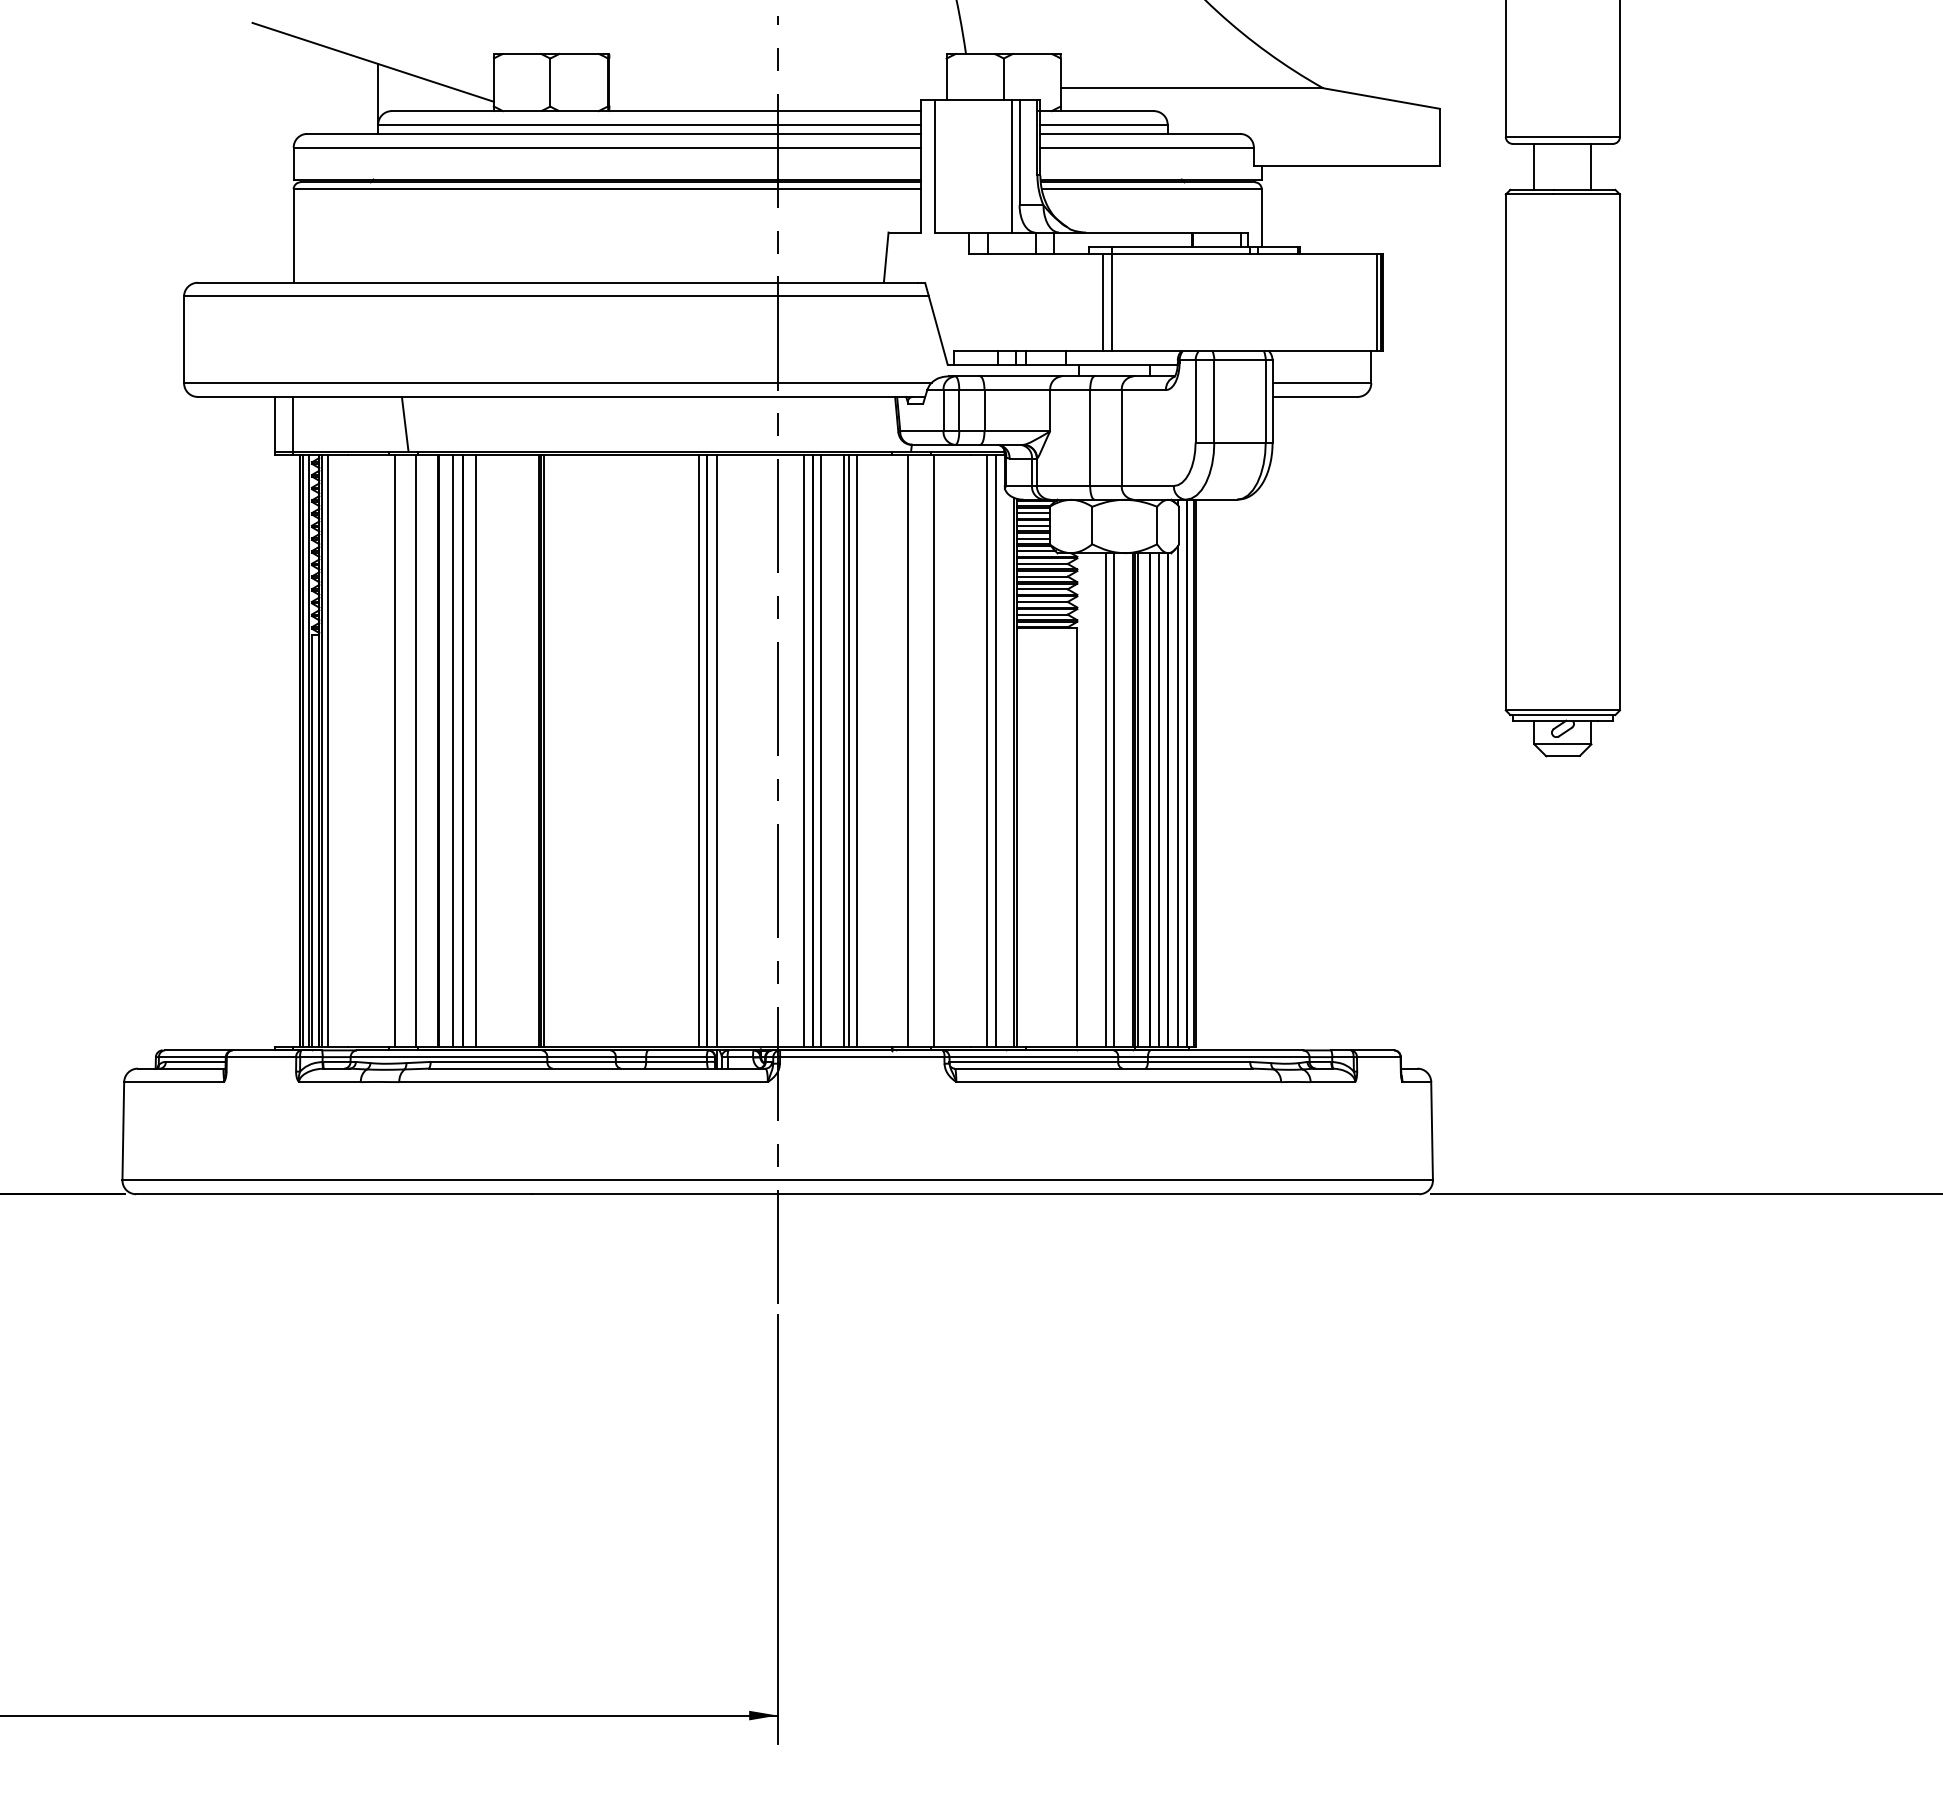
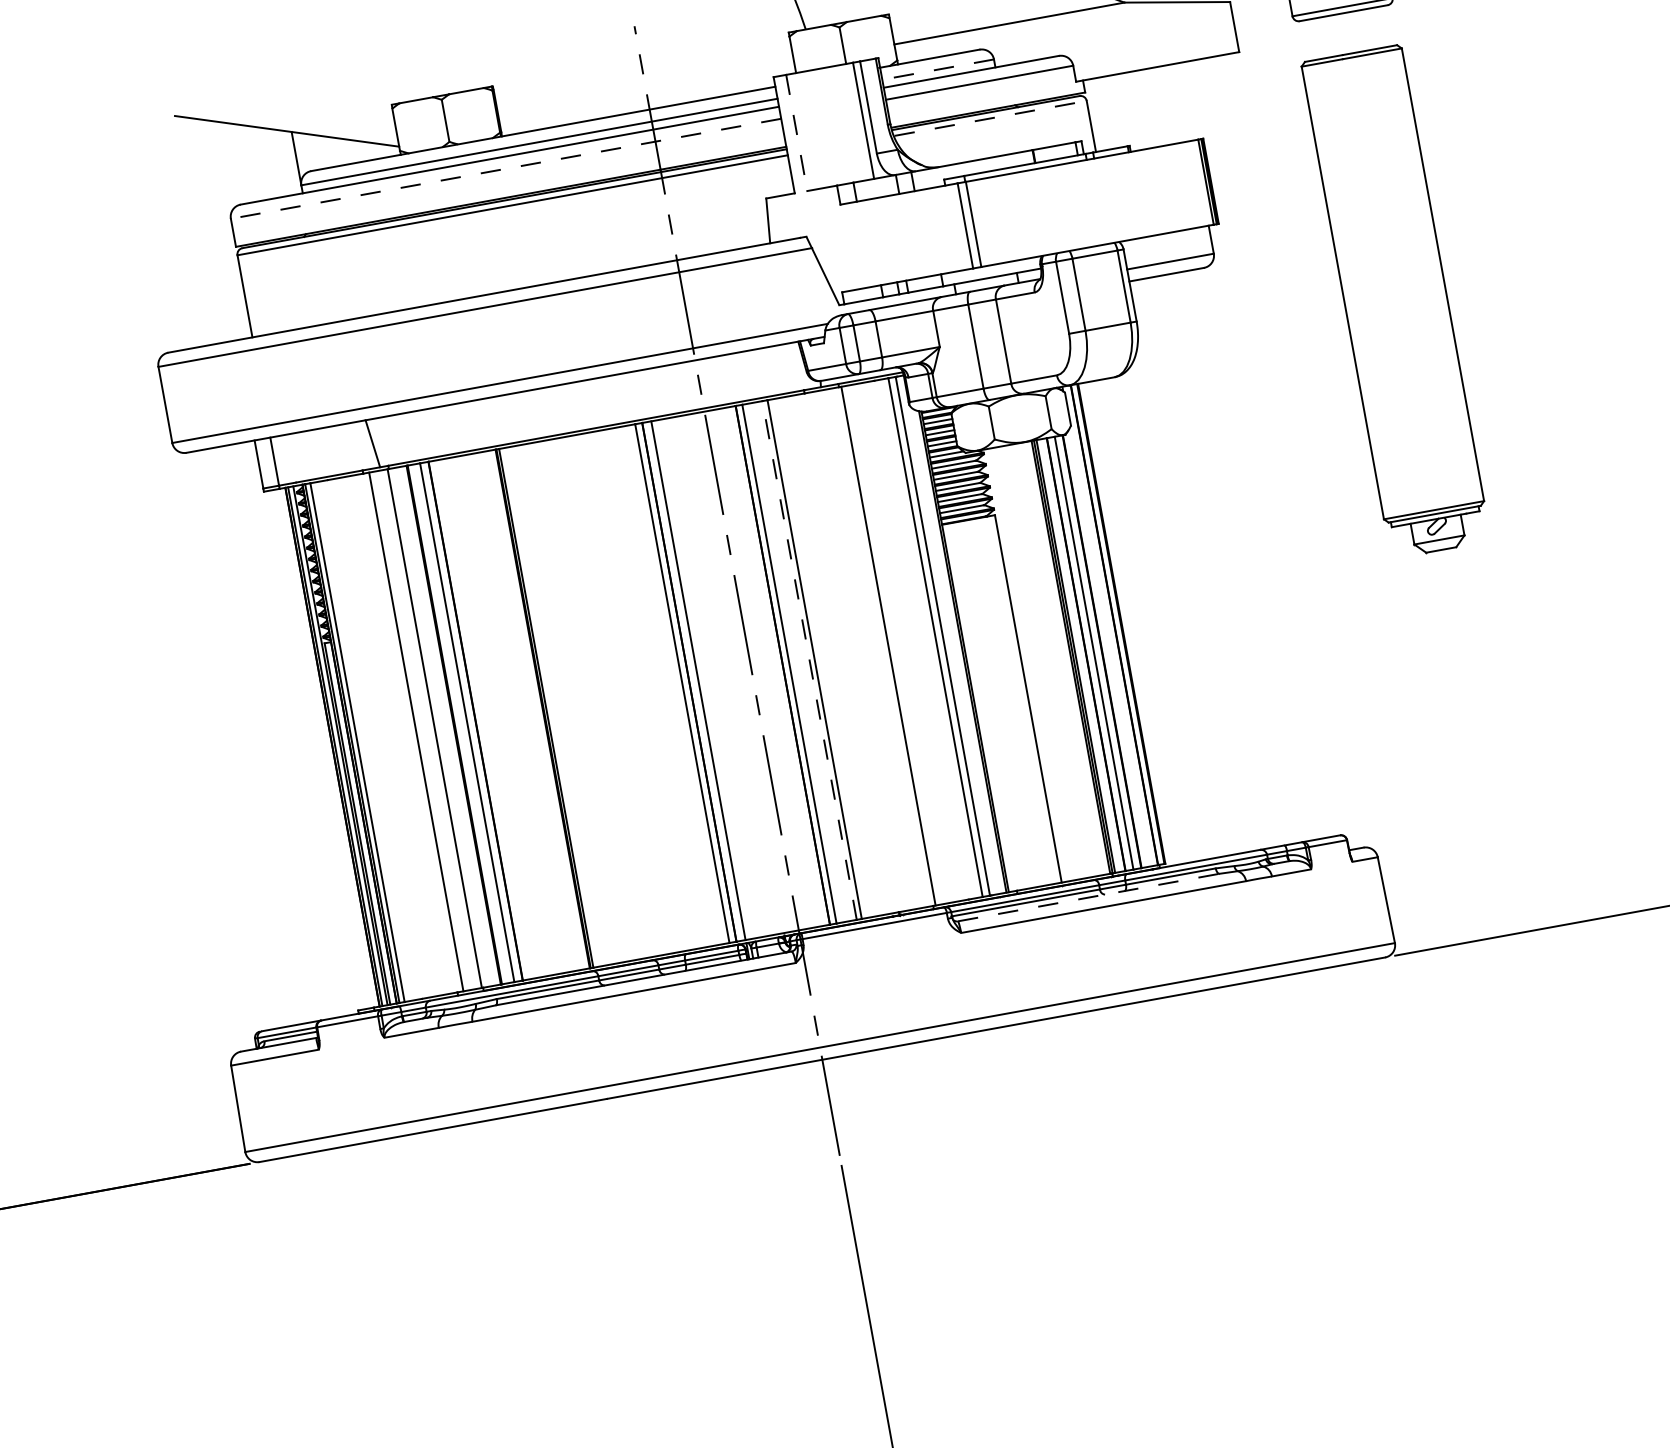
line: (1104, 124) -> (938, 69), solid -> dashed
line: (607, 147) -> (506, 168), solid -> dashed
line: (935, 166) -> (796, 133), solid -> dashed
line: (1534, 166) -> (1322, 37), removed
line: (1591, 166) -> (1372, 28), removed
line: (1152, 189) -> (990, 118), solid -> dashed
line: (475, 750) -> (486, 718), removed
line: (803, 750) -> (774, 666), removed
line: (856, 750) -> (820, 657), removed
line: (908, 750) -> (866, 649), removed
line: (843, 751) -> (809, 660), solid -> dashed
line: (1177, 796) -> (1109, 647), removed
line: (1105, 799) -> (1046, 661), removed
line: (1113, 799) -> (1054, 659), removed
line: (1104, 1068) -> (1088, 897), solid -> dashed

